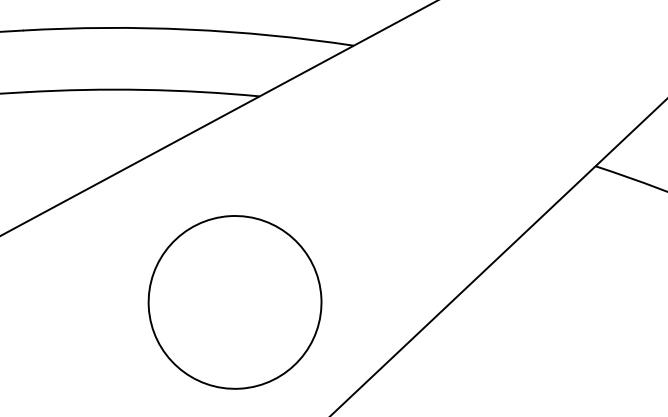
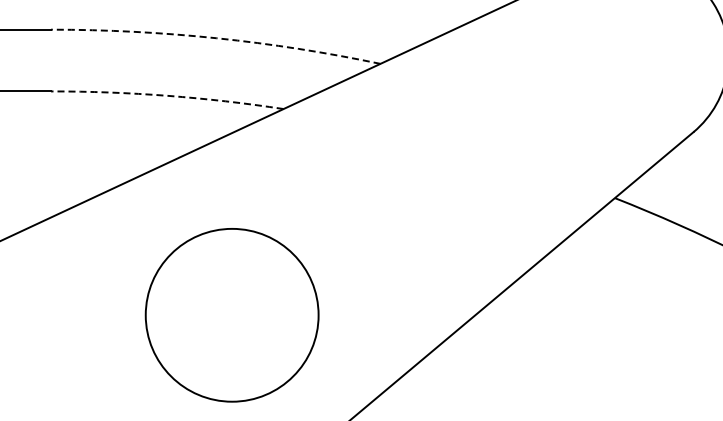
arc: (188, 29) -> (216, 38), solid -> dashed
arc: (142, 89) -> (167, 95), solid -> dashed
circle: (234, 302) -> (231, 315), moved

